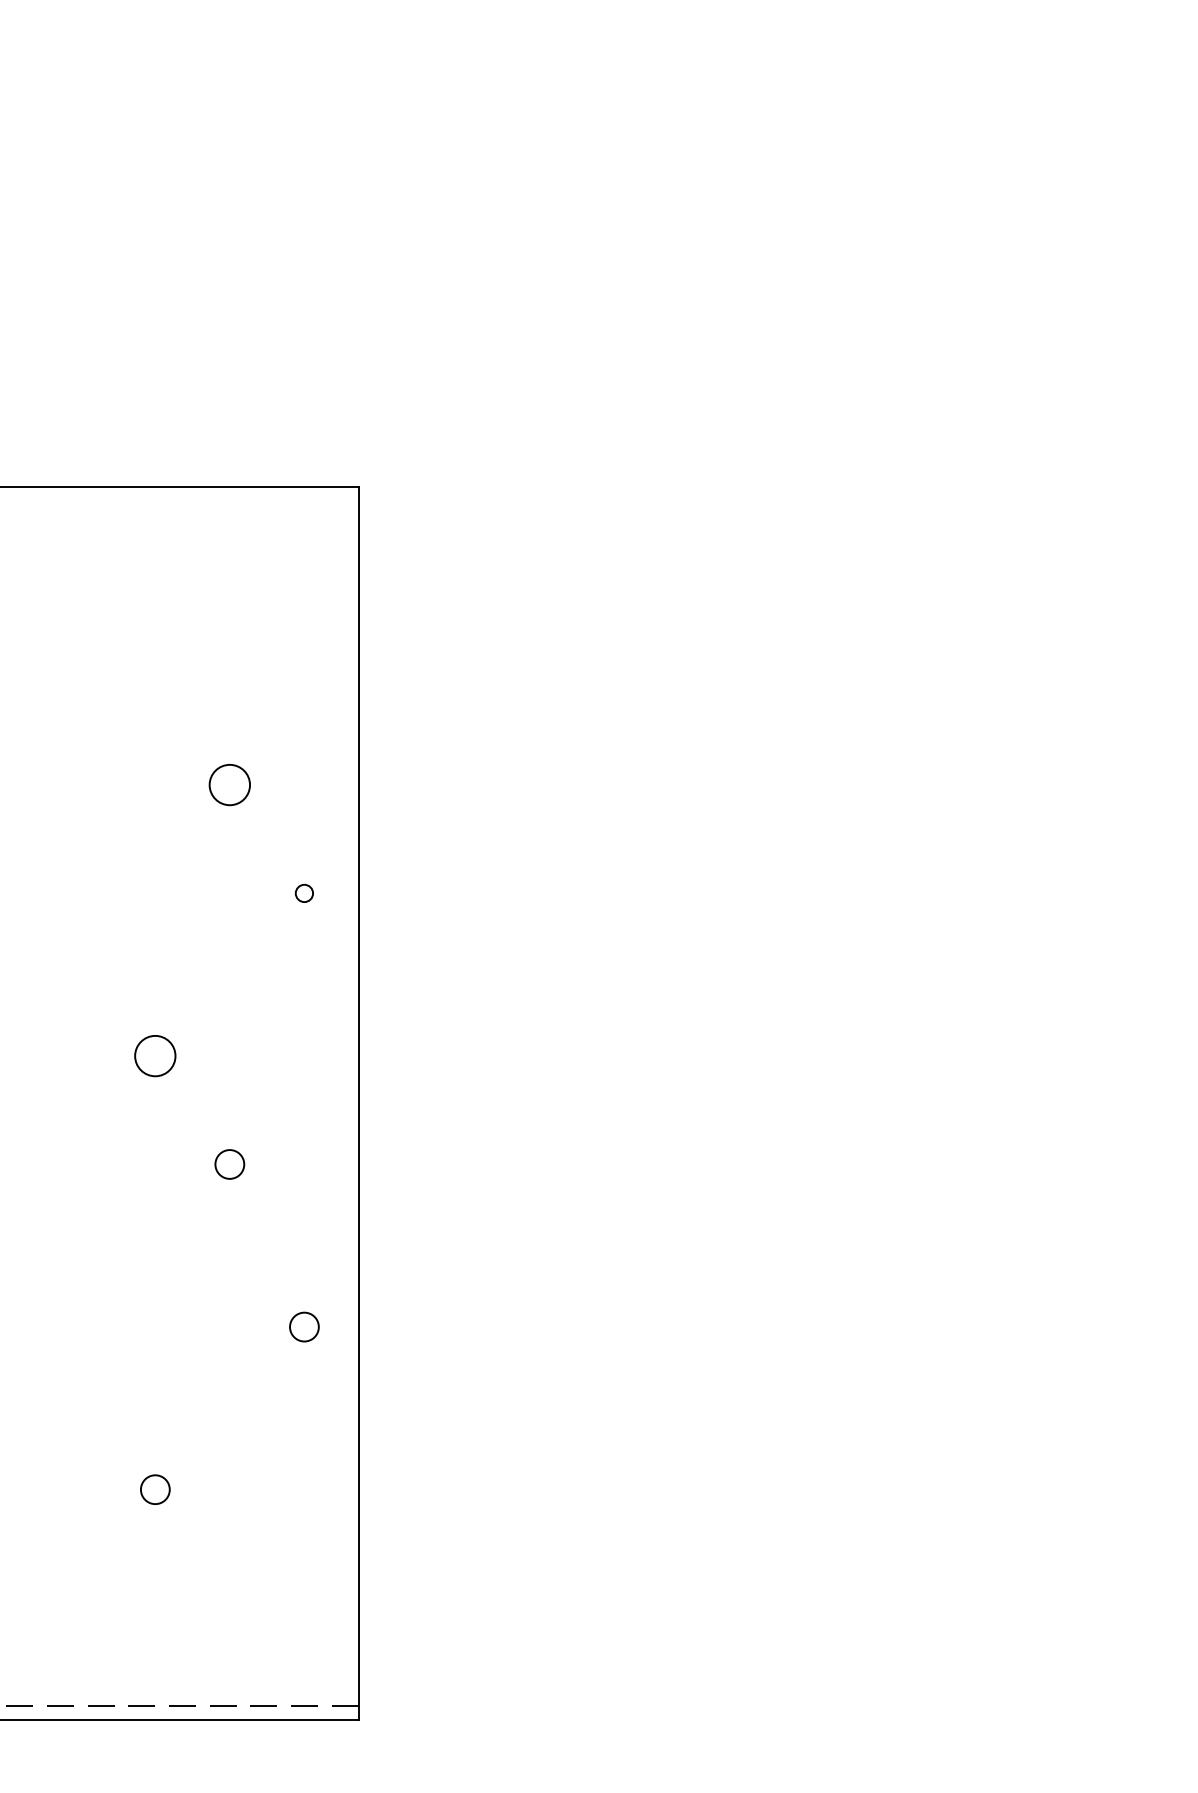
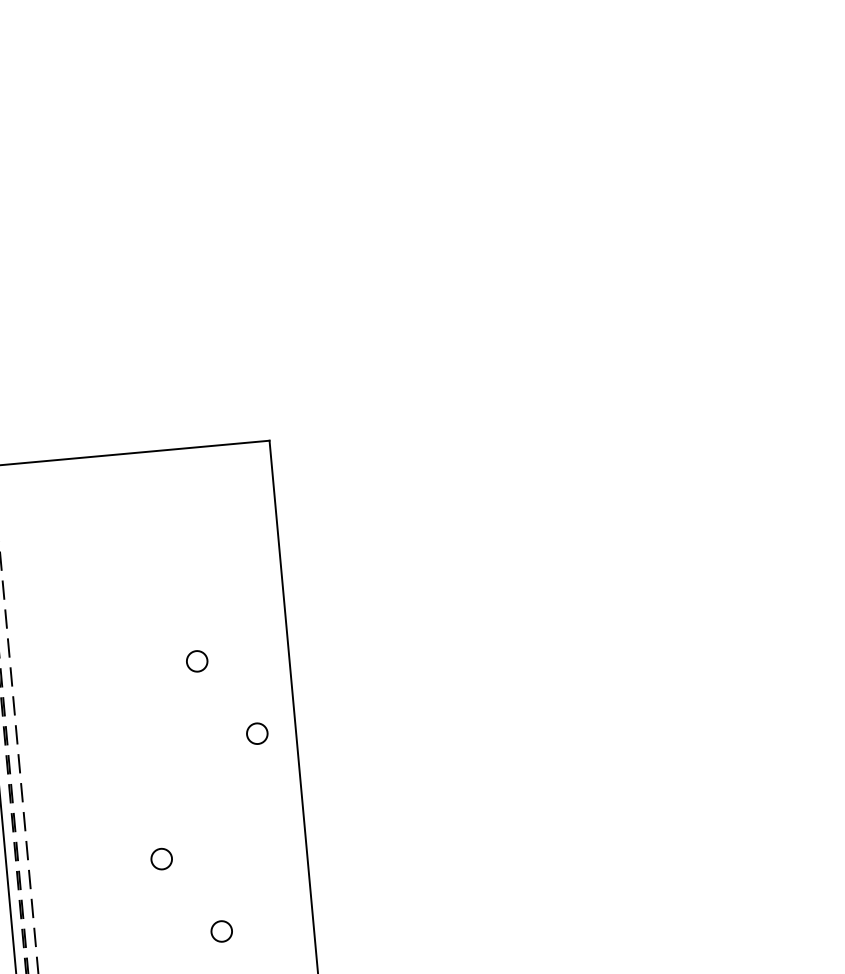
circle: (229, 784) -> (196, 661), size x0.71
circle: (304, 893) -> (257, 733), size x1.67
circle: (155, 1055) -> (161, 858), size x0.71

